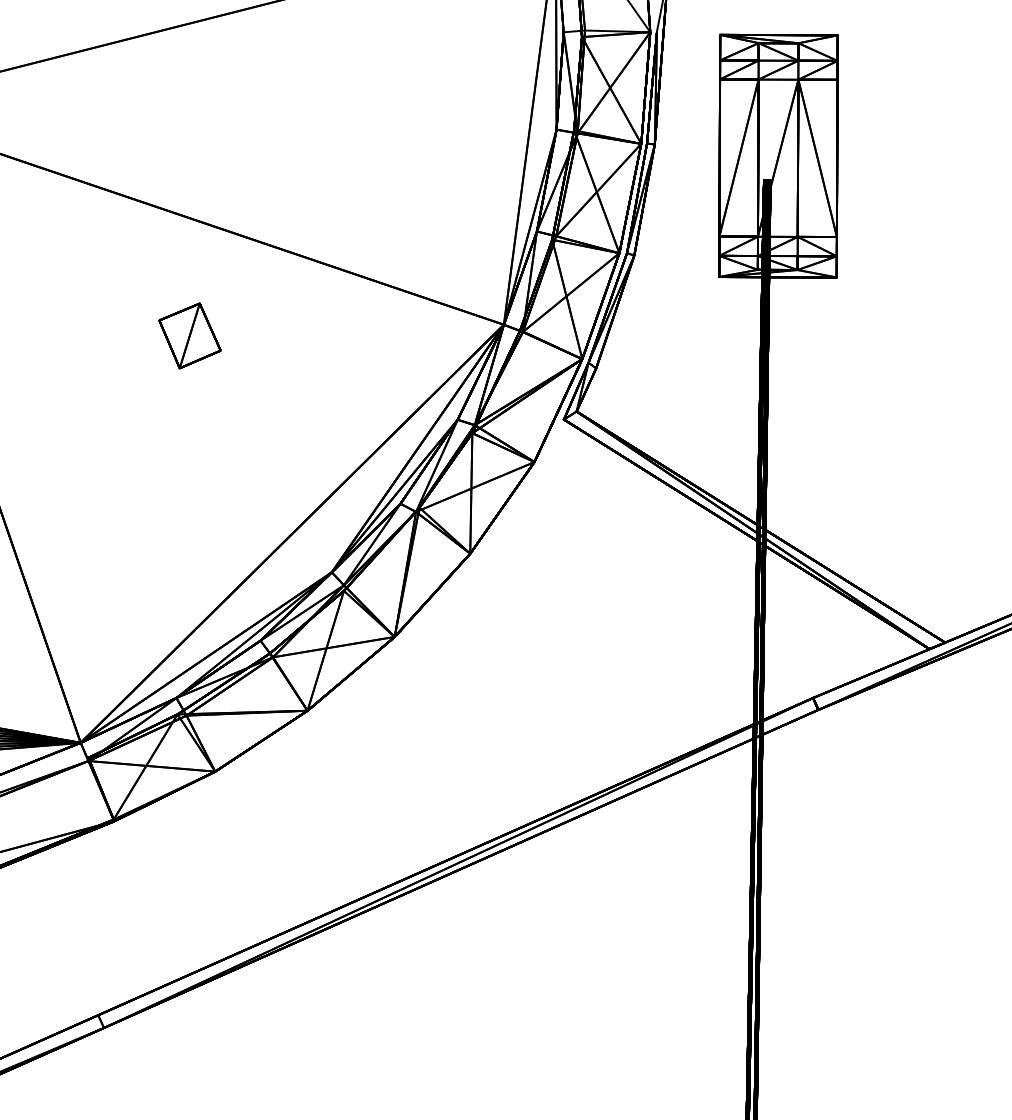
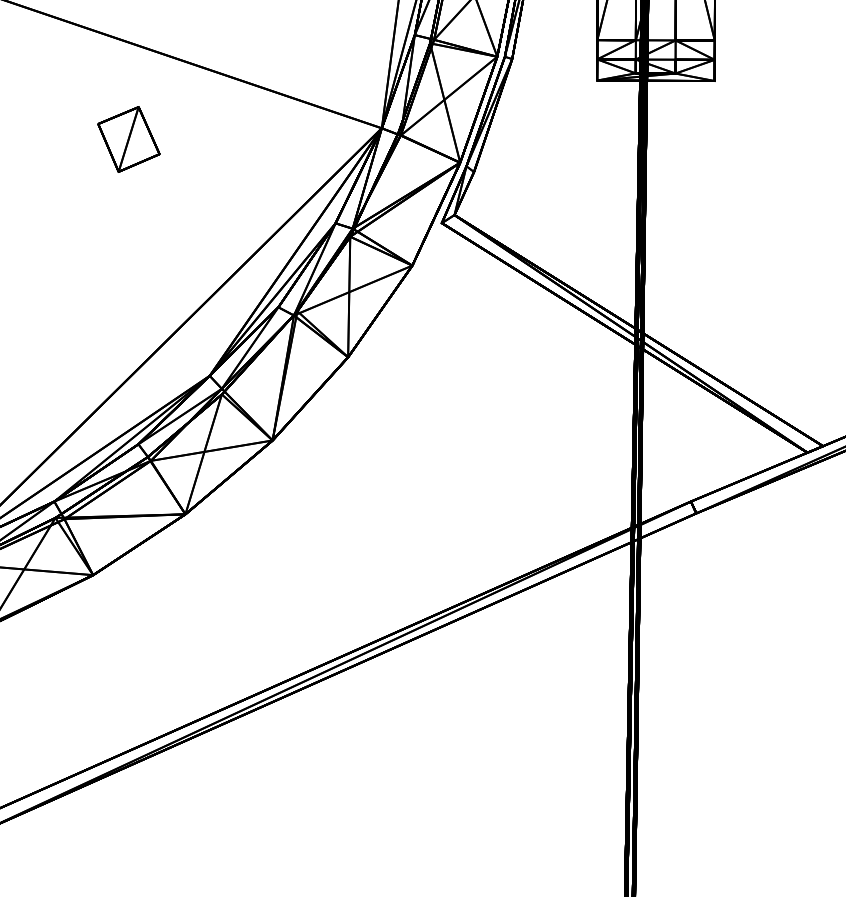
part: (189, 335) -> (128, 139), moved

